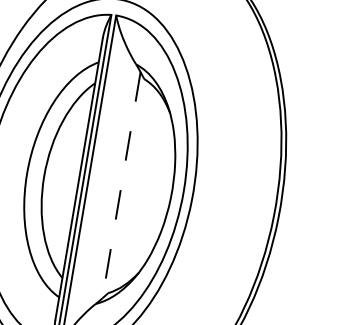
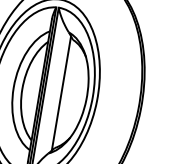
line: (121, 185) -> (61, 93), dashed -> solid

